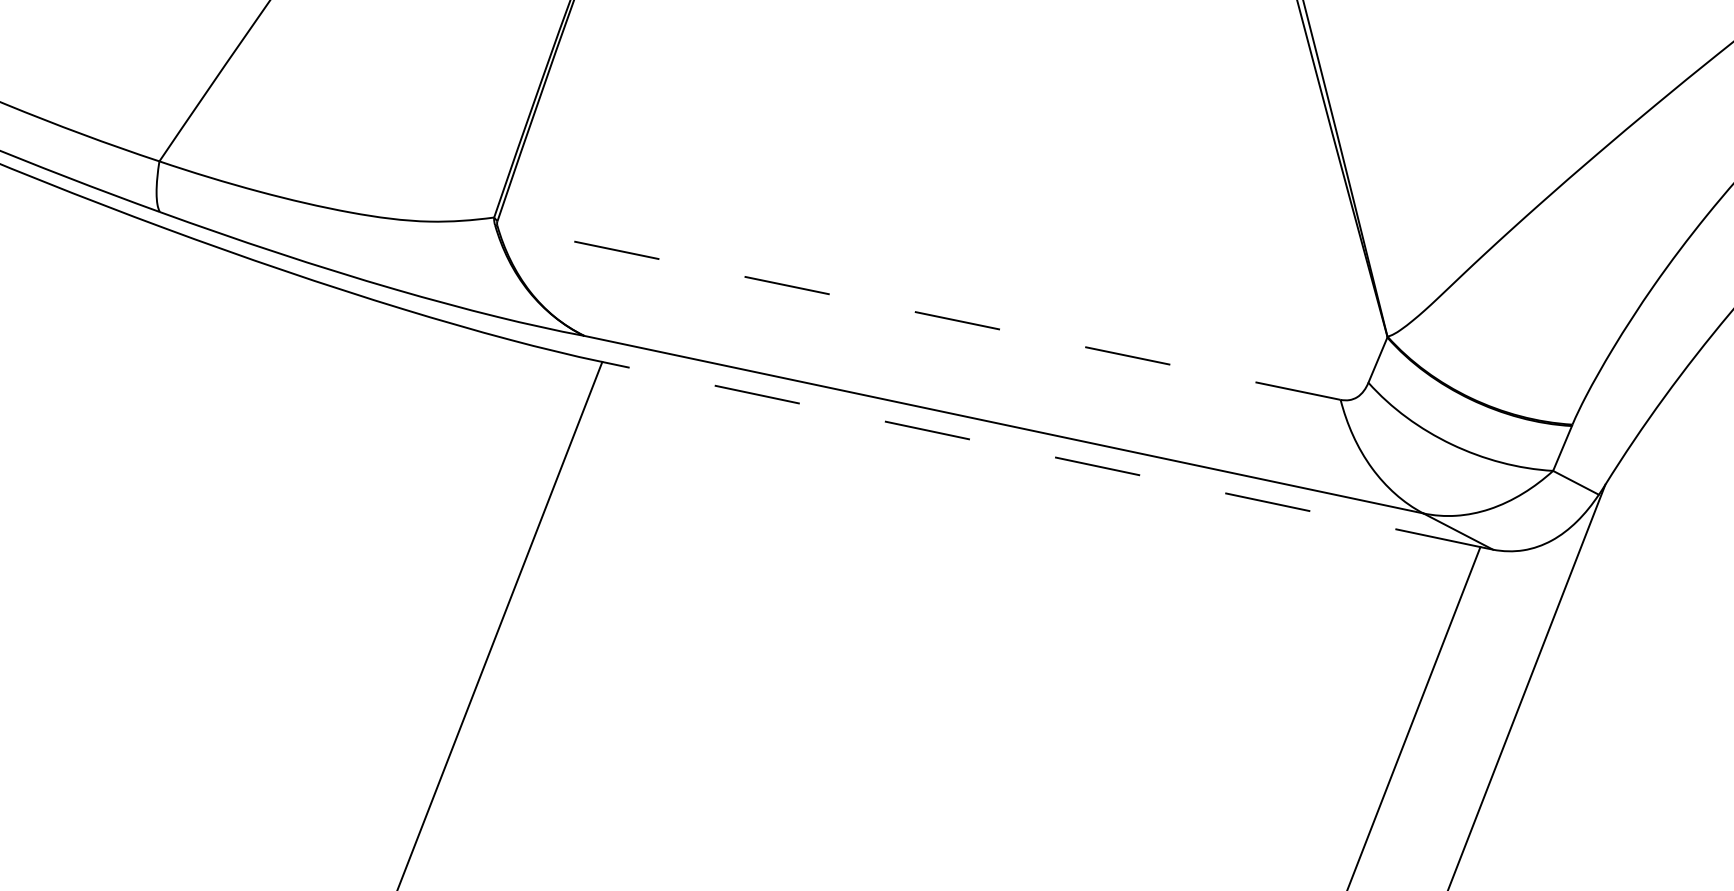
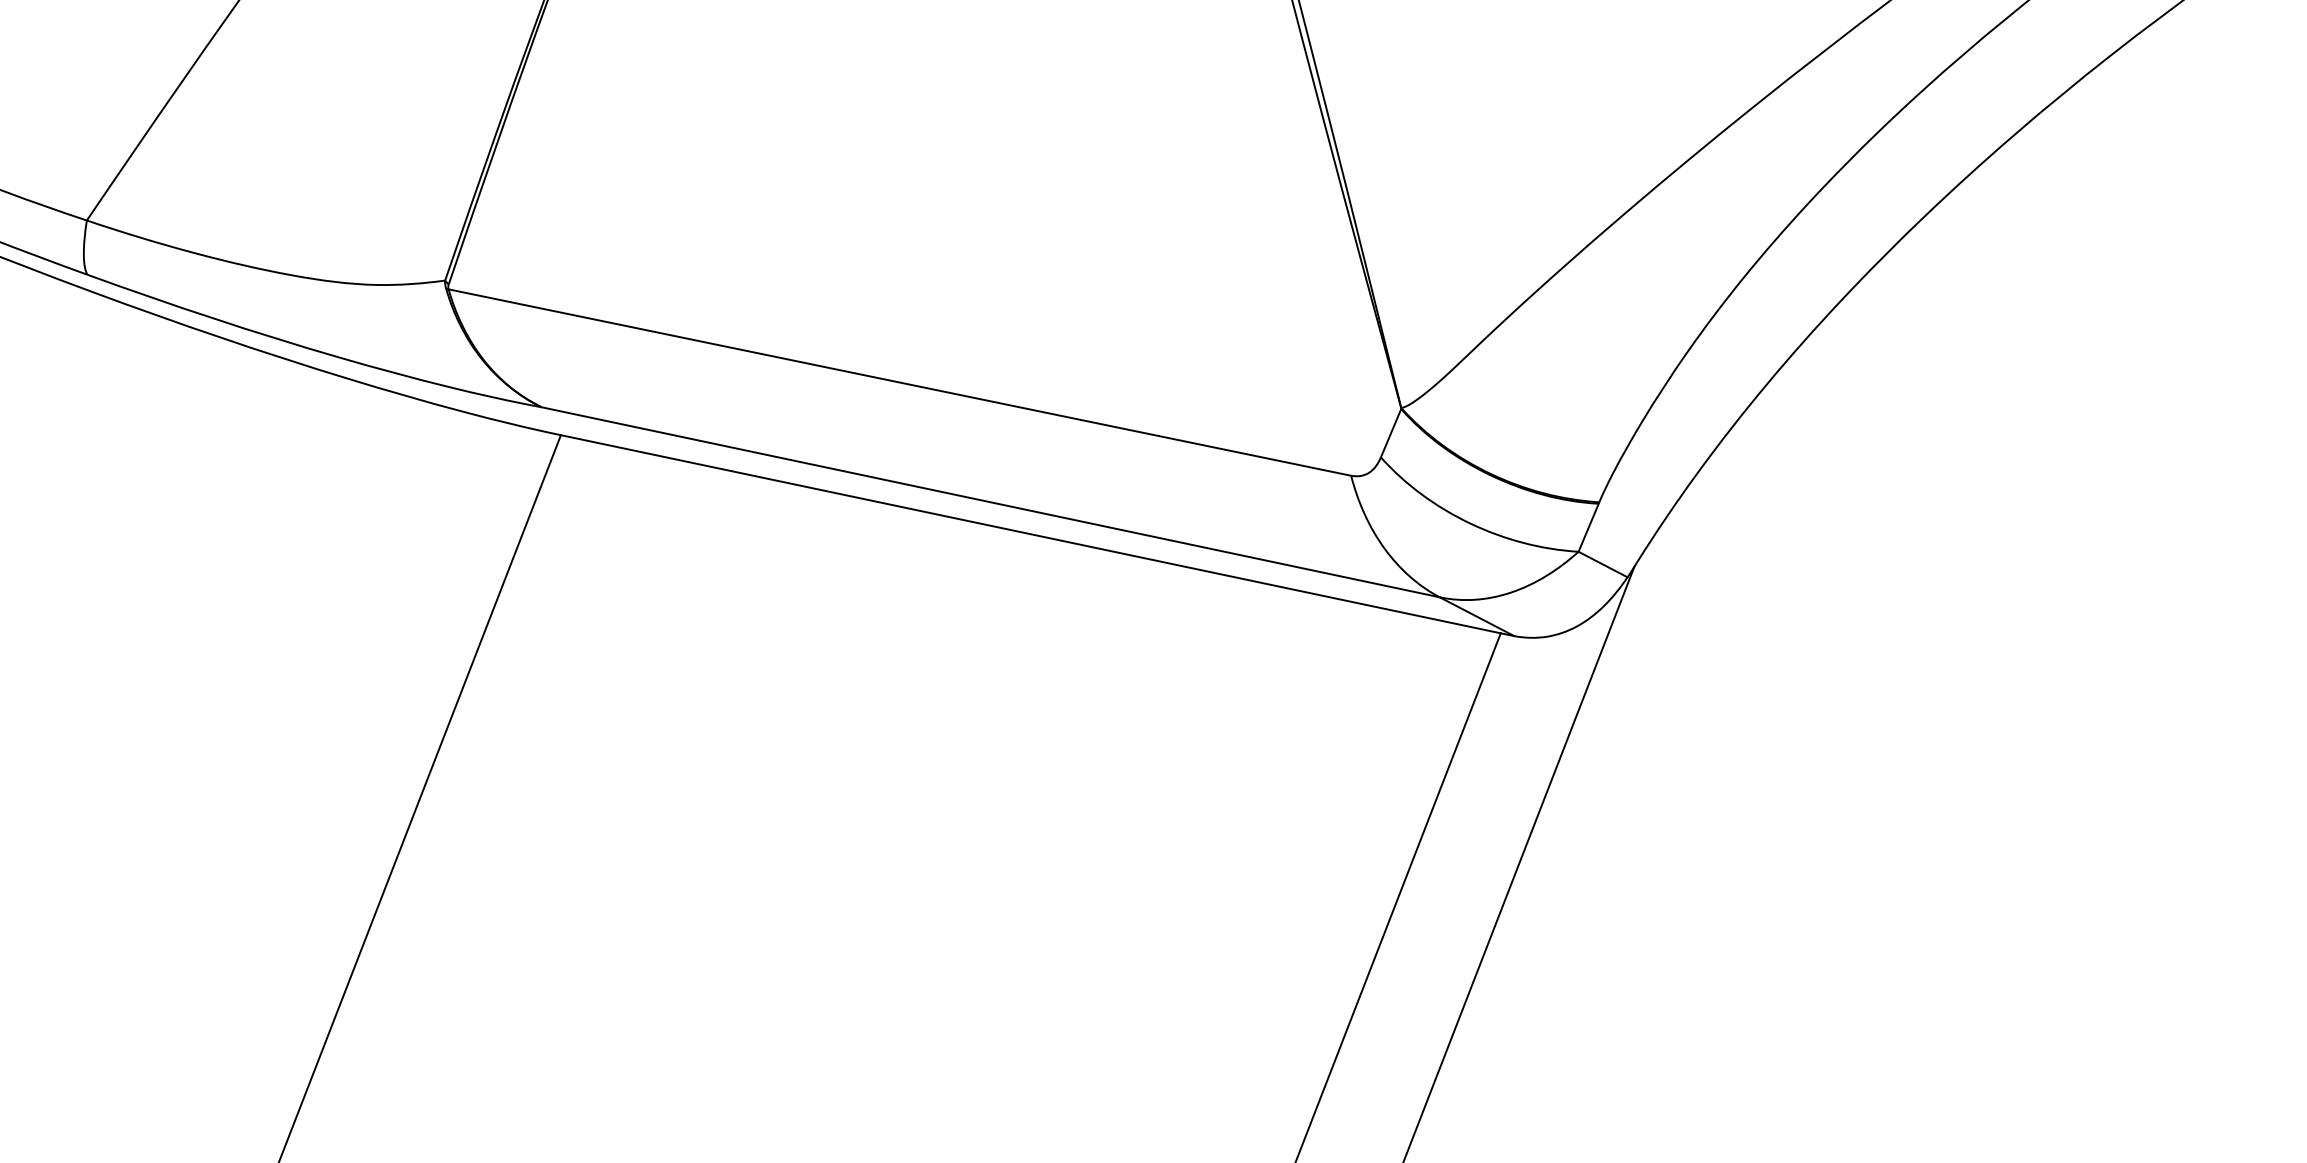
line: (918, 312) -> (899, 382), dashed -> solid
line: (1041, 454) -> (1030, 534), dashed -> solid

